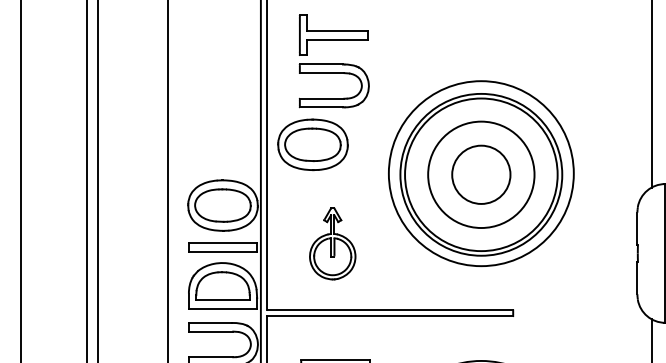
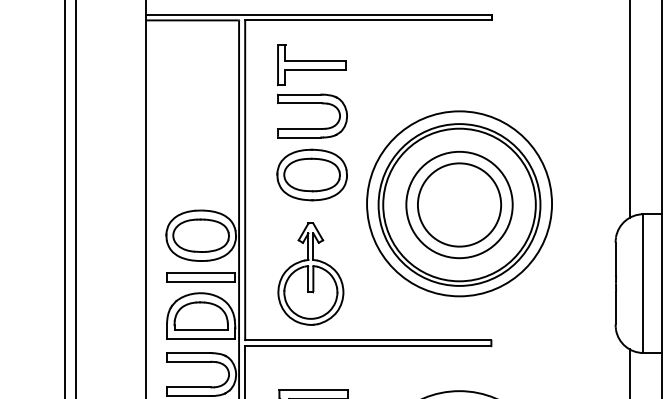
part: (312, 144) -> (311, 174), moved
circle: (481, 174) -> (459, 204), size x1.43
part: (332, 243) -> (310, 273), size x1.43

